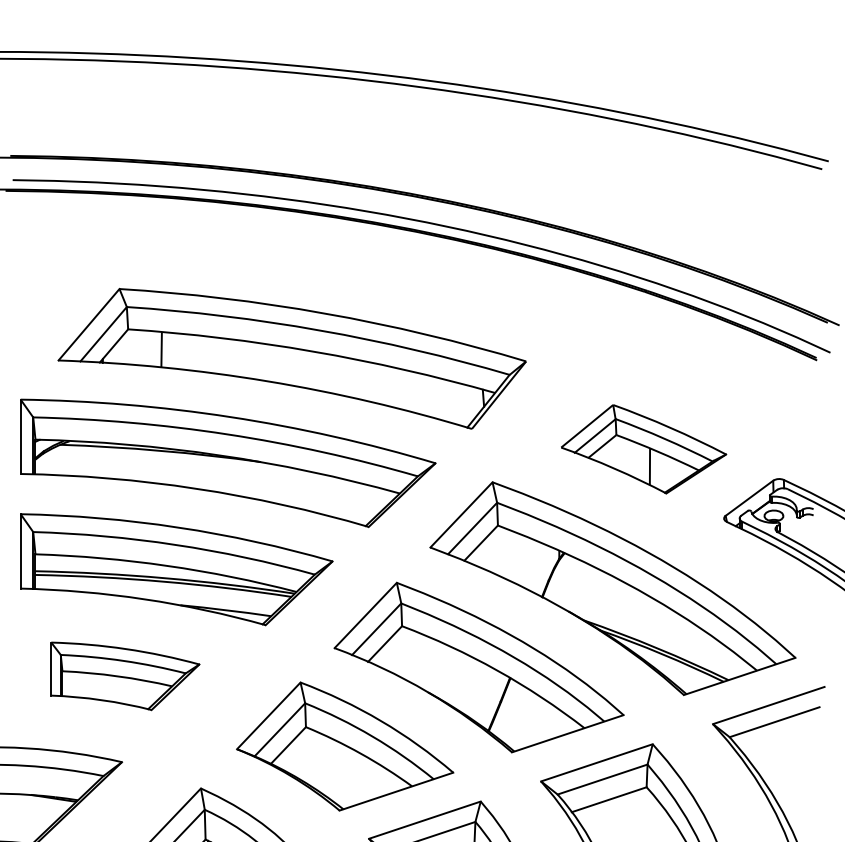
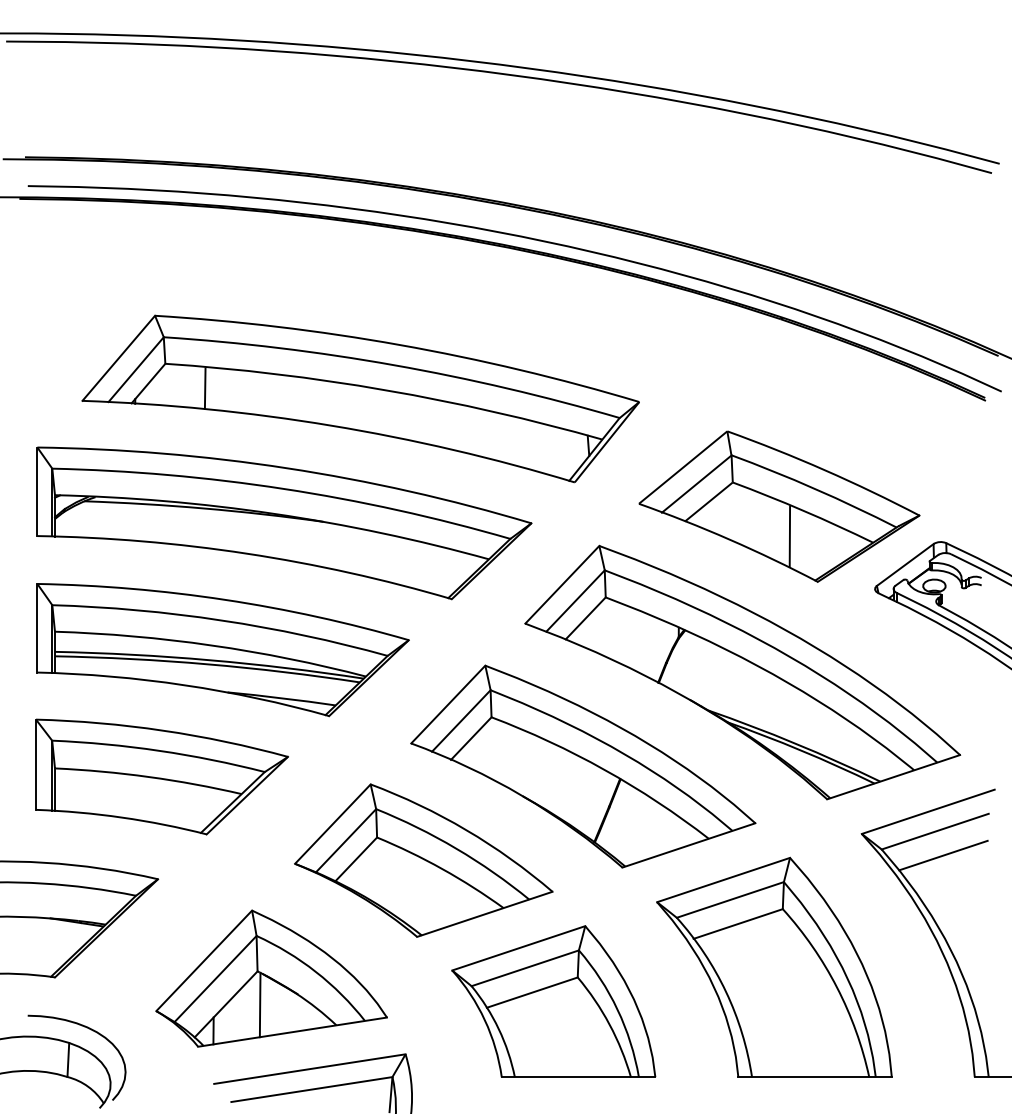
part: (643, 449) -> (779, 506), size x1.43
part: (124, 675) -> (161, 776), size x1.43
line: (781, 742) -> (943, 855), added

